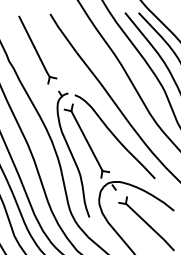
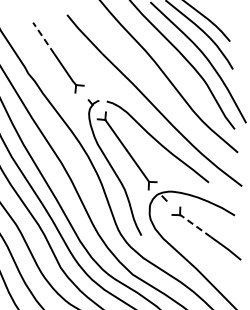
line: (26, 32) -> (43, 38), solid -> dashed
line: (138, 215) -> (195, 226), solid -> dashed

